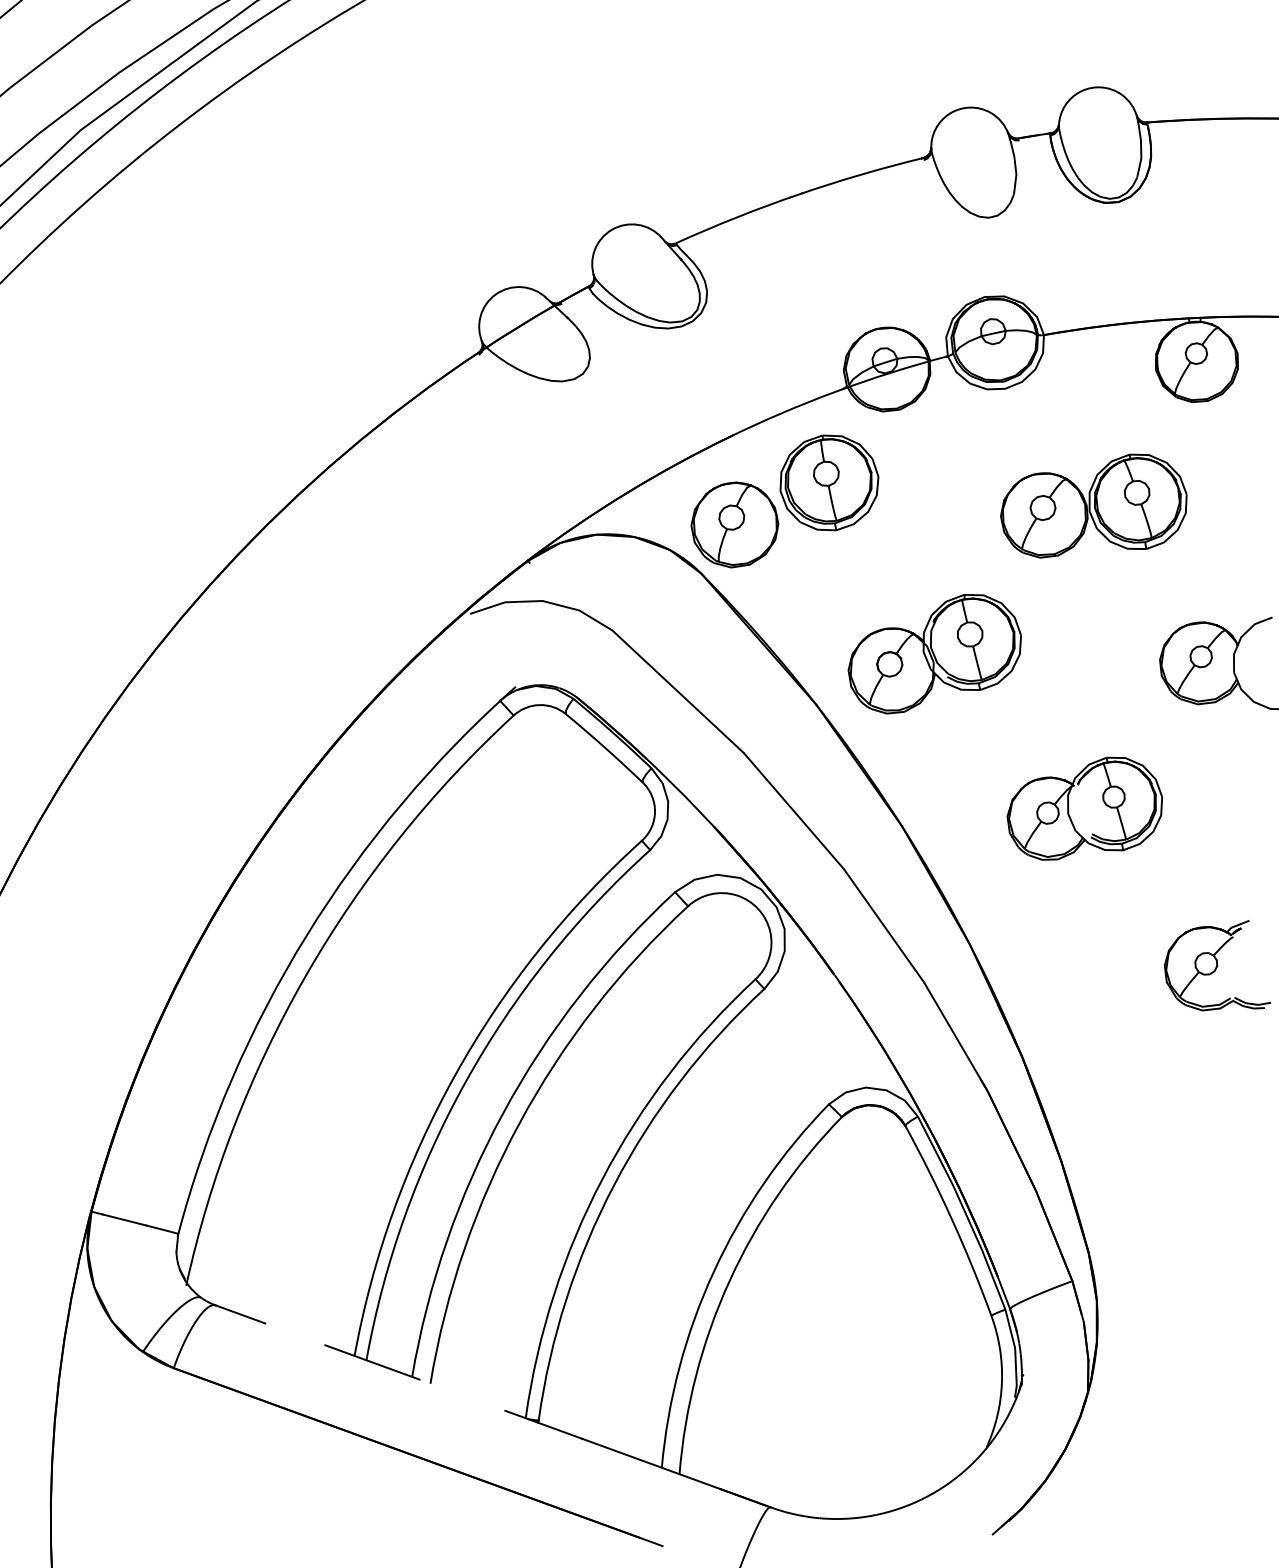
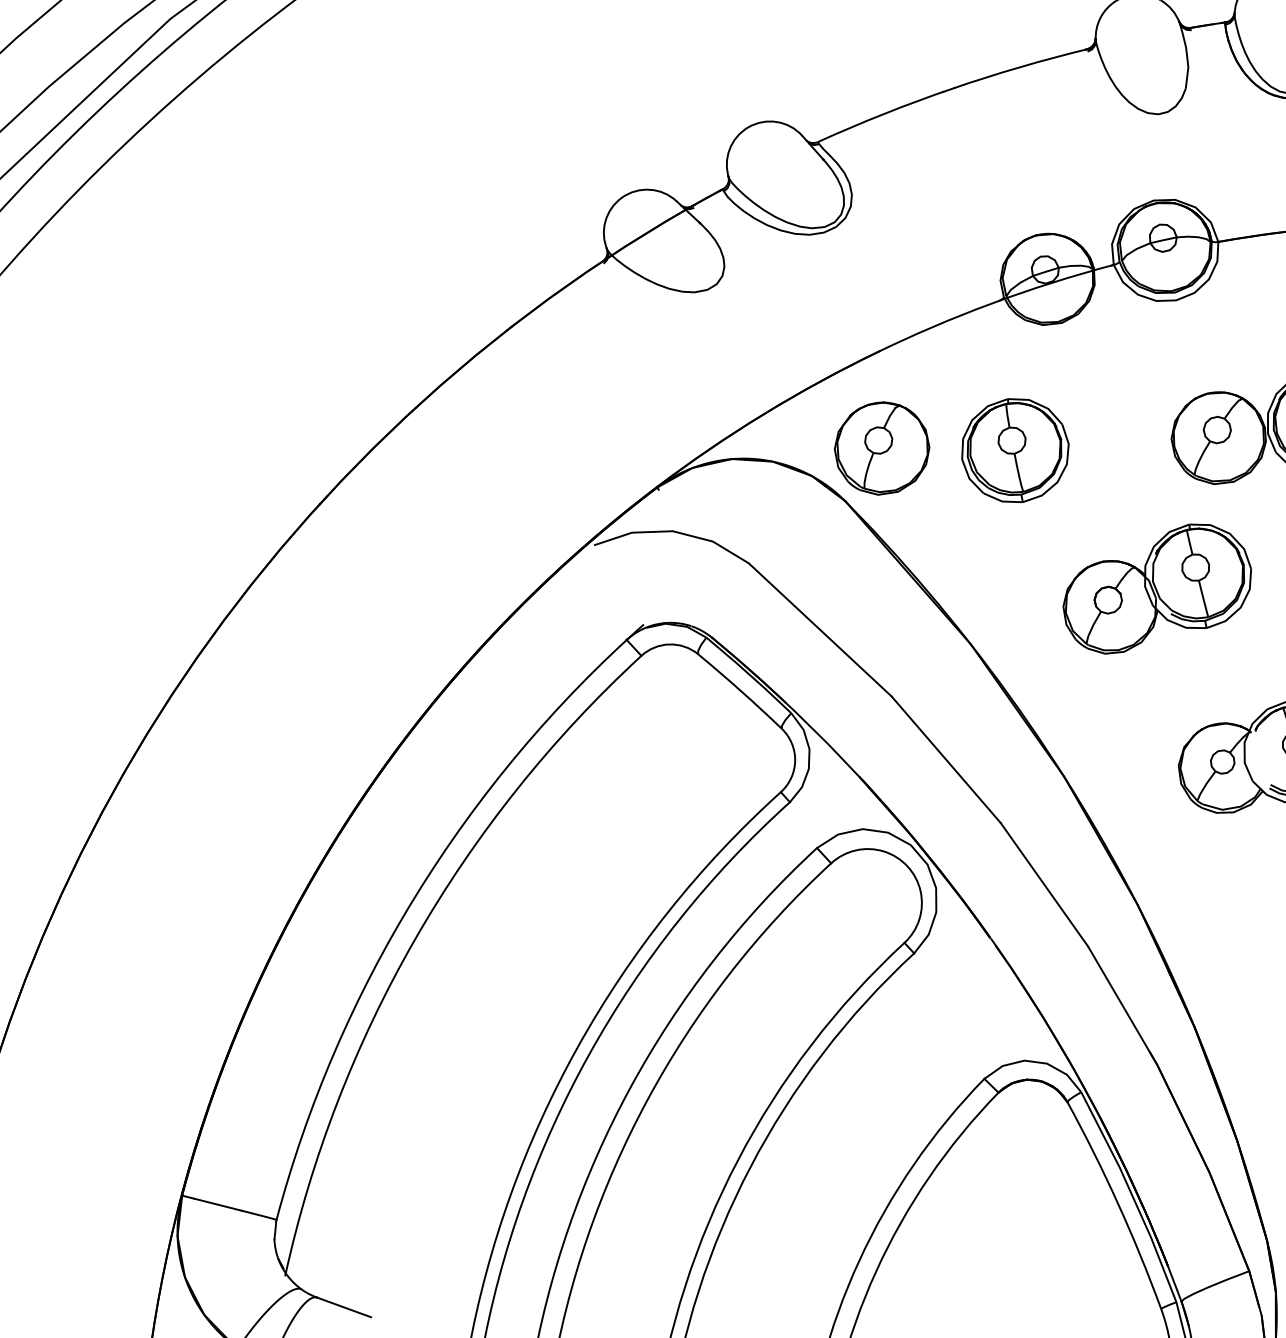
part: (829, 482) -> (1015, 450), moved
part: (934, 654) -> (1156, 589), moved

